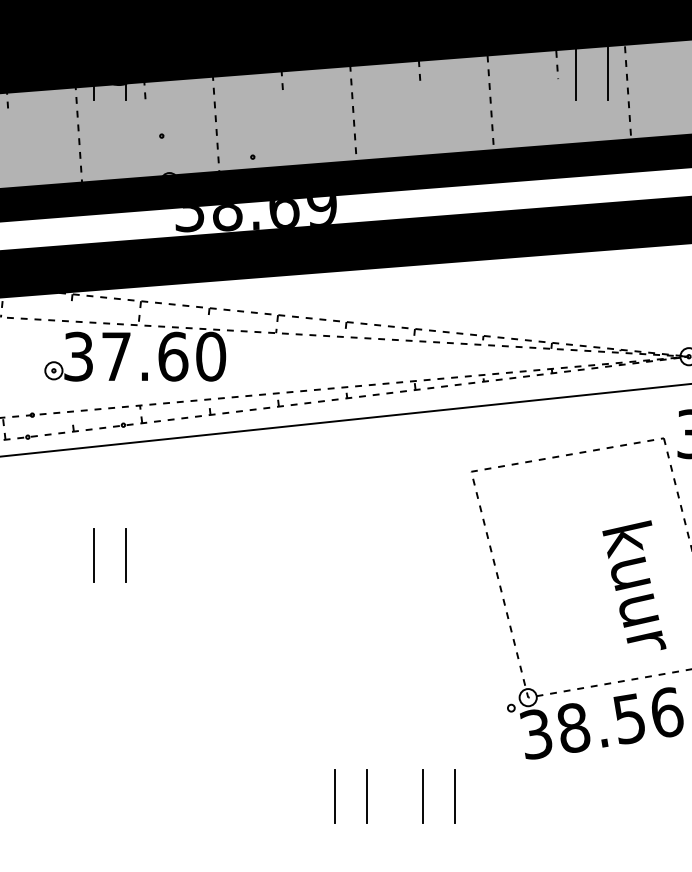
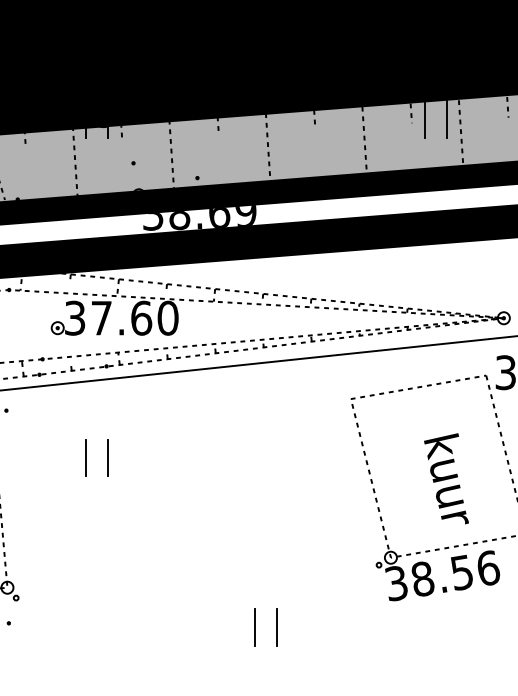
text: (634, 584) -> (446, 478), moved
part: (423, 796) -> (317, 627), removed

